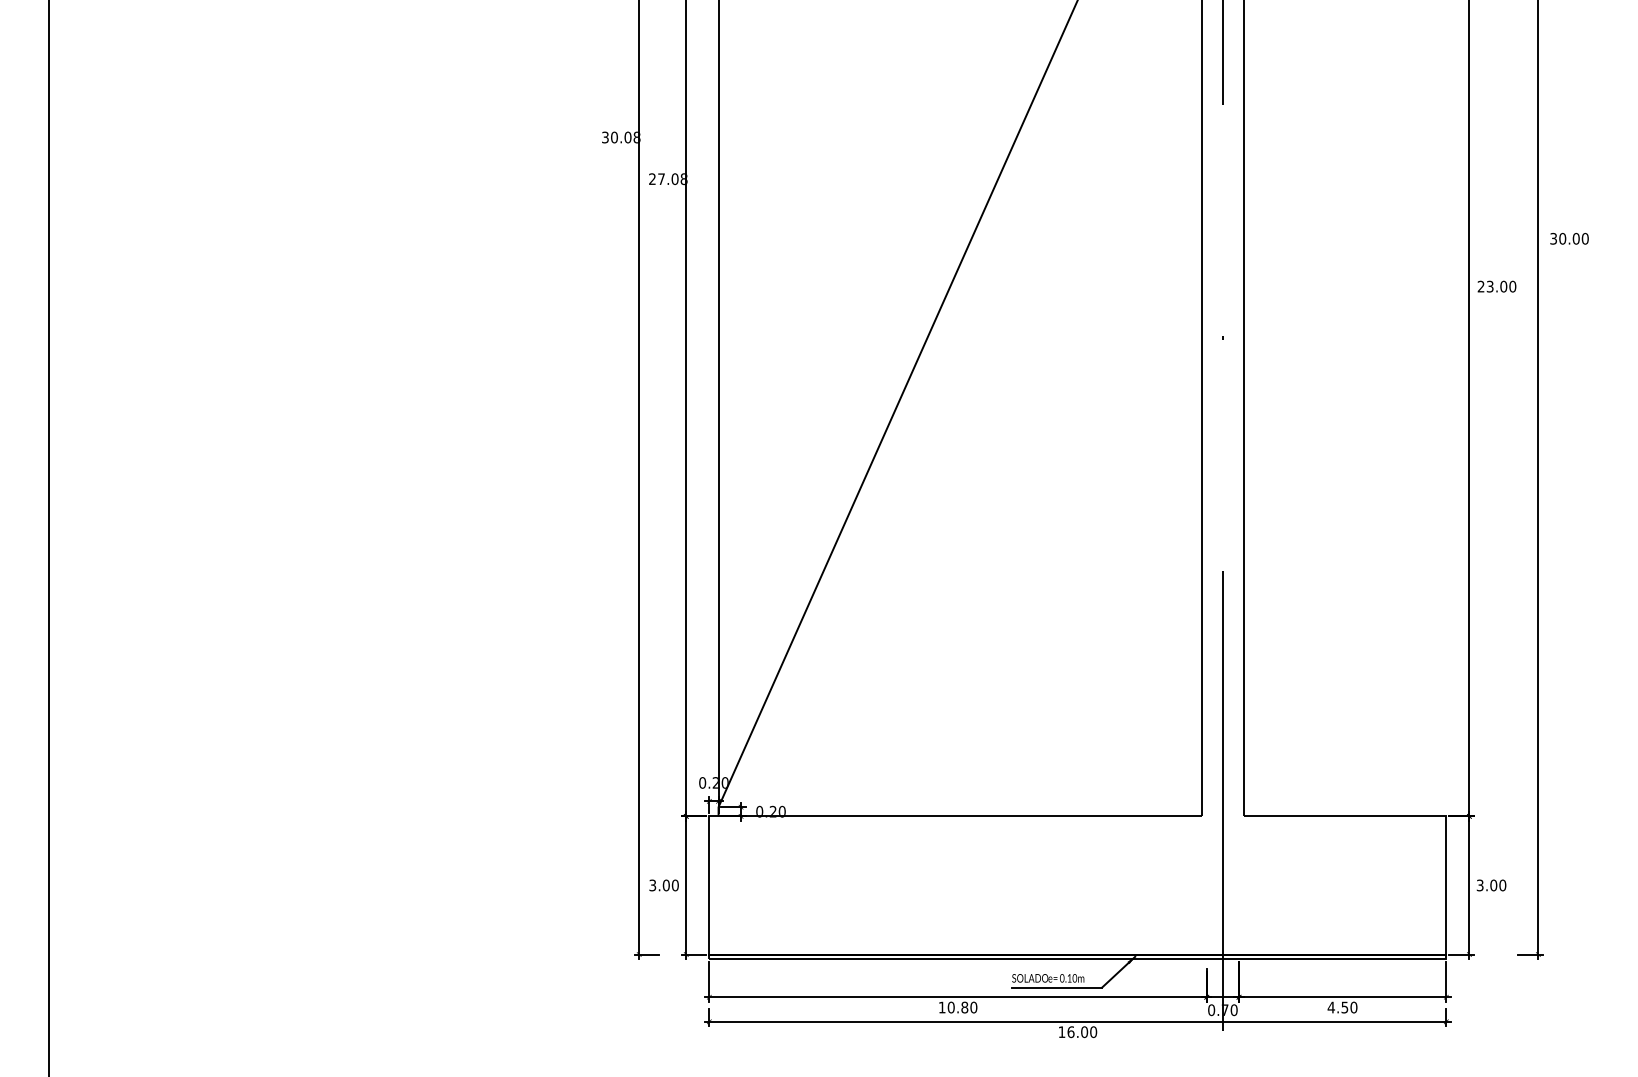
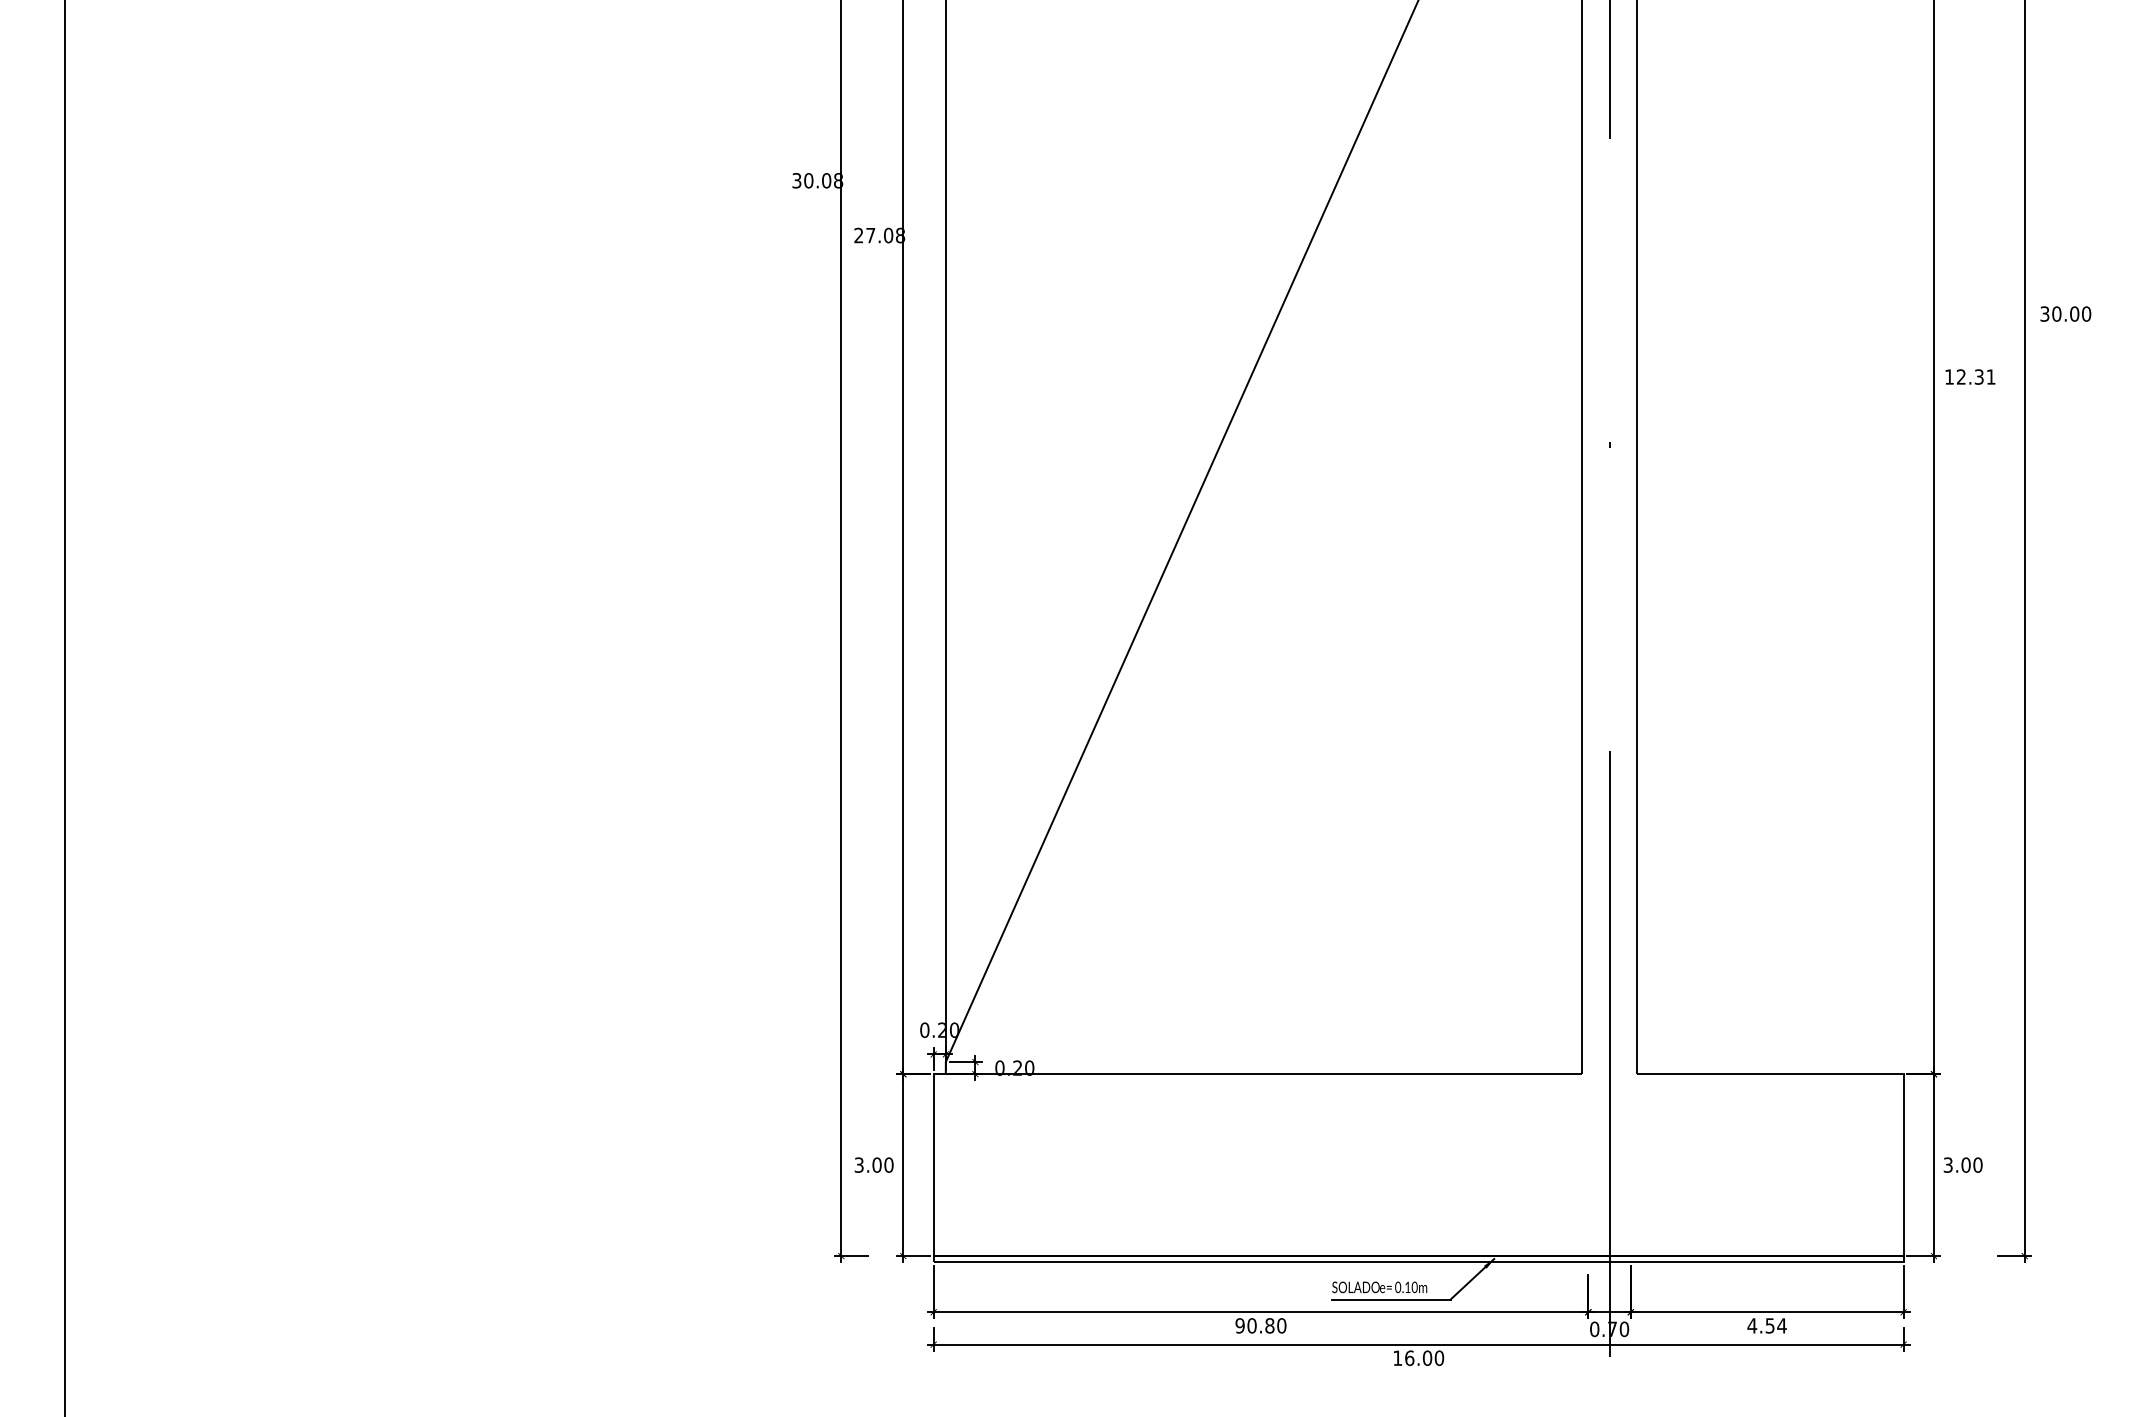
text: (1497, 286) -> (1970, 376), 23.00 -> 12.31
text: (941, 1007) -> (1239, 1325), 10.80 -> 90.80
text: (1353, 1007) -> (1781, 1325), 4.50 -> 4.54

